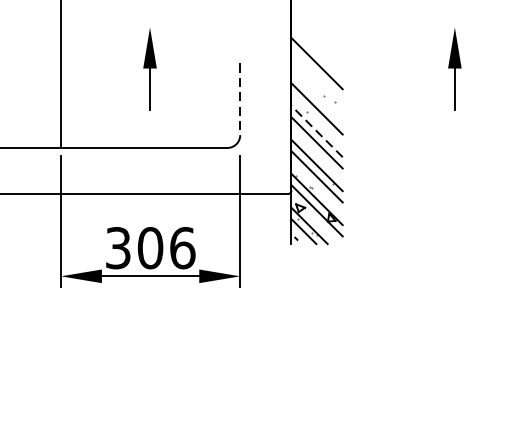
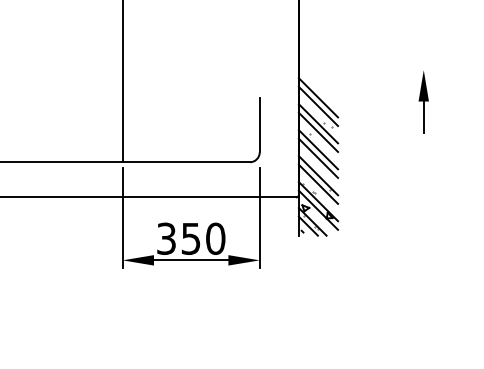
part: (149, 69) -> (190, 102), removed
line: (317, 75) -> (318, 106), added
line: (317, 97) -> (318, 123), added
line: (239, 99) -> (259, 125), dashed -> solid
line: (317, 131) -> (318, 149), dashed -> solid
text: (166, 247) -> (203, 238), 306 -> 350

